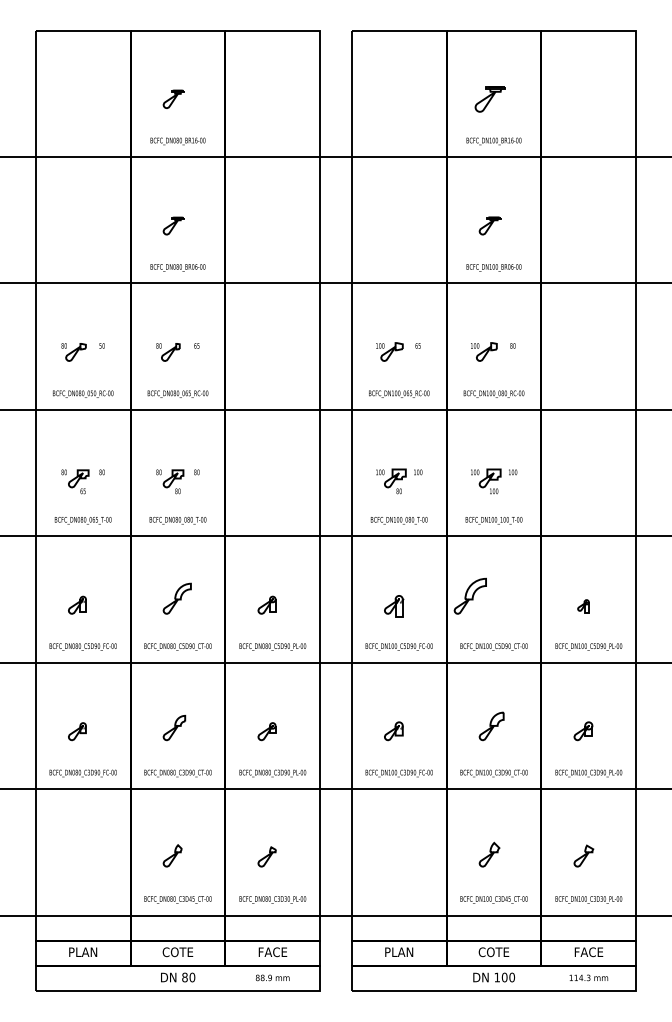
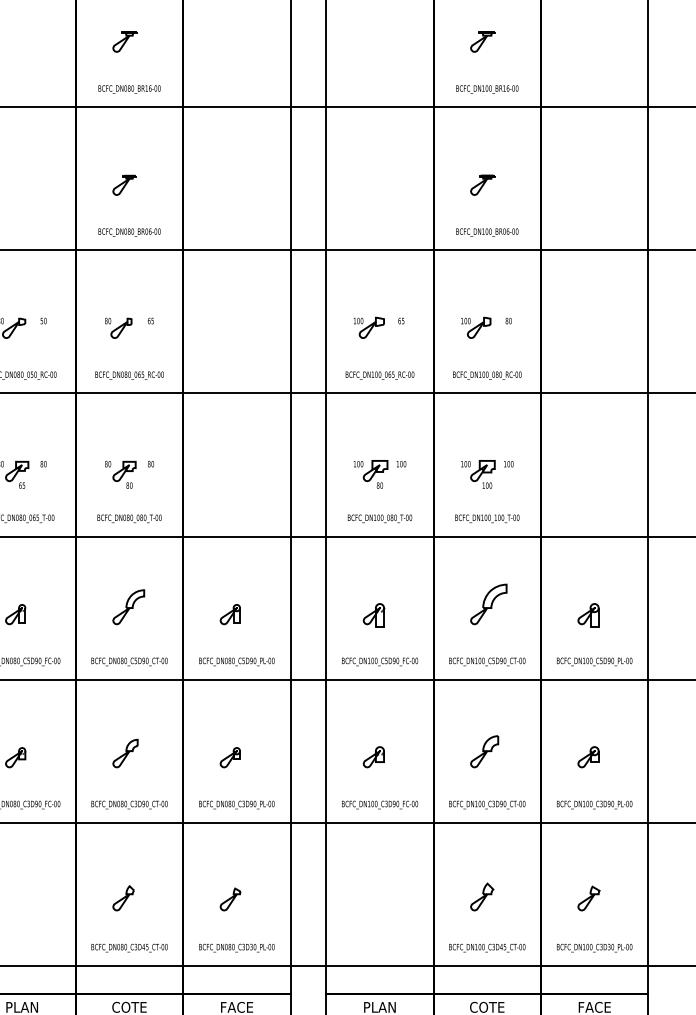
part: (489, 98) -> (482, 40), size x0.71
part: (469, 595) -> (487, 603), moved
part: (583, 606) -> (588, 616), size x1.67

